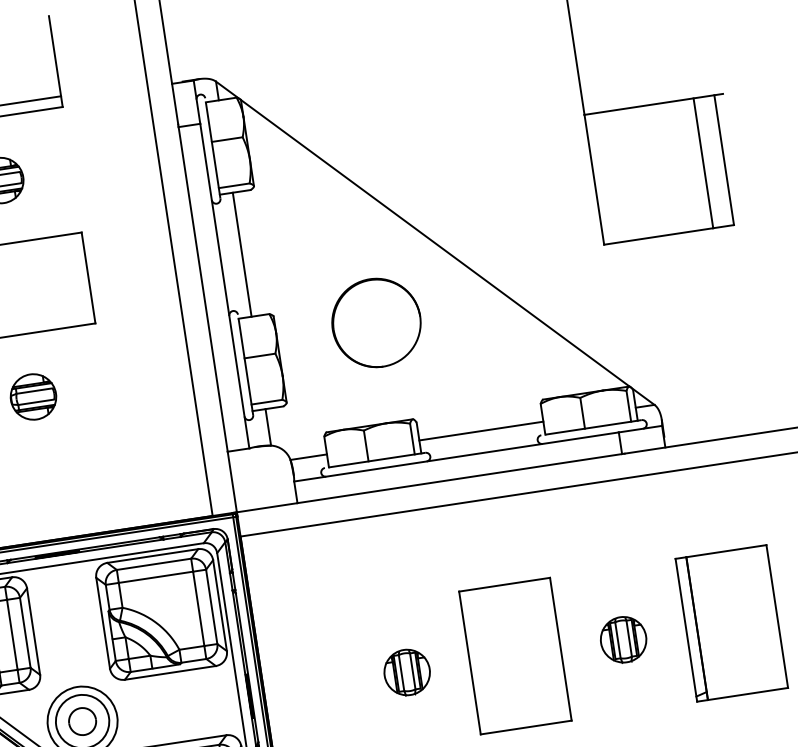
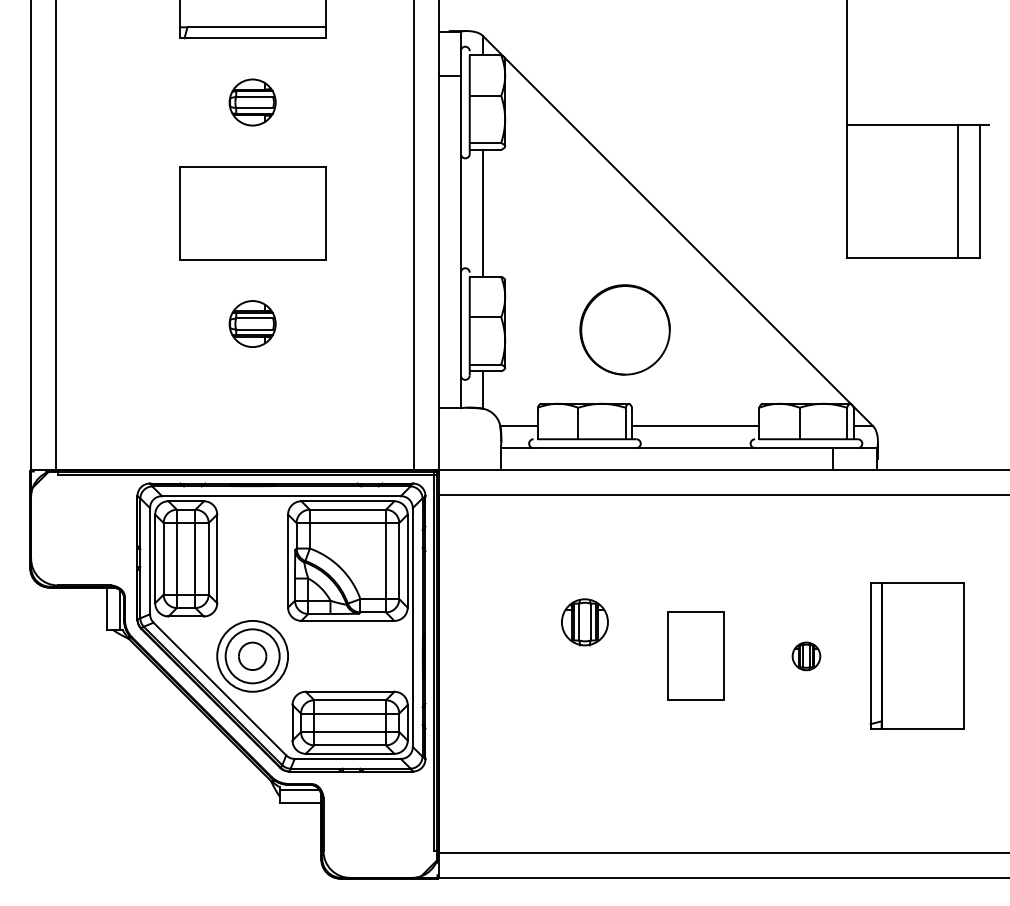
circle: (375, 322) -> (624, 329), moved
part: (623, 639) -> (806, 656), size x0.6
part: (515, 655) -> (695, 655), size x0.6
part: (406, 672) -> (584, 622), moved

